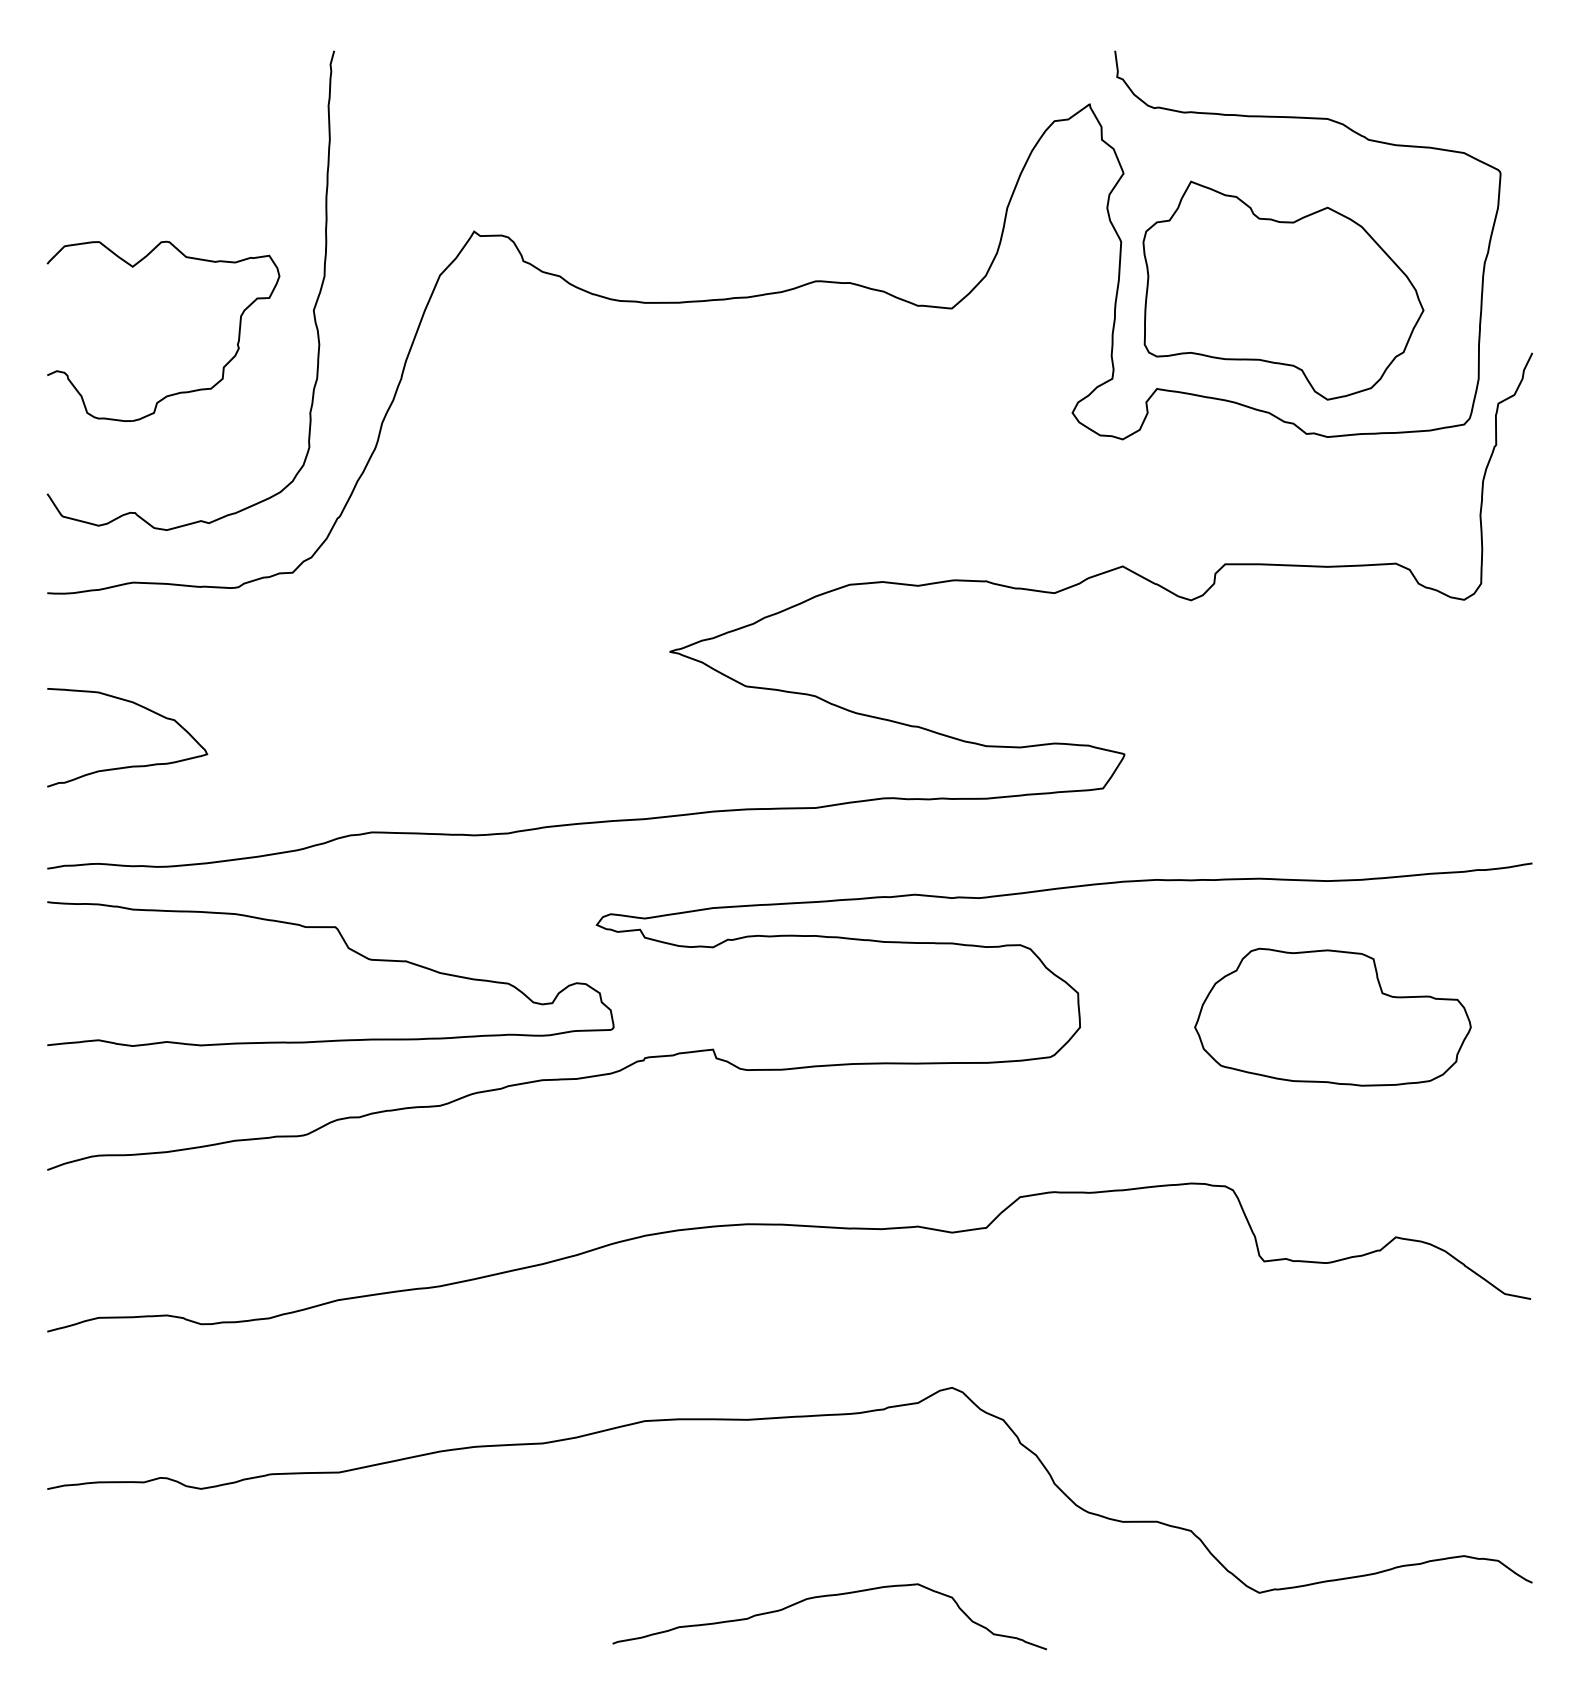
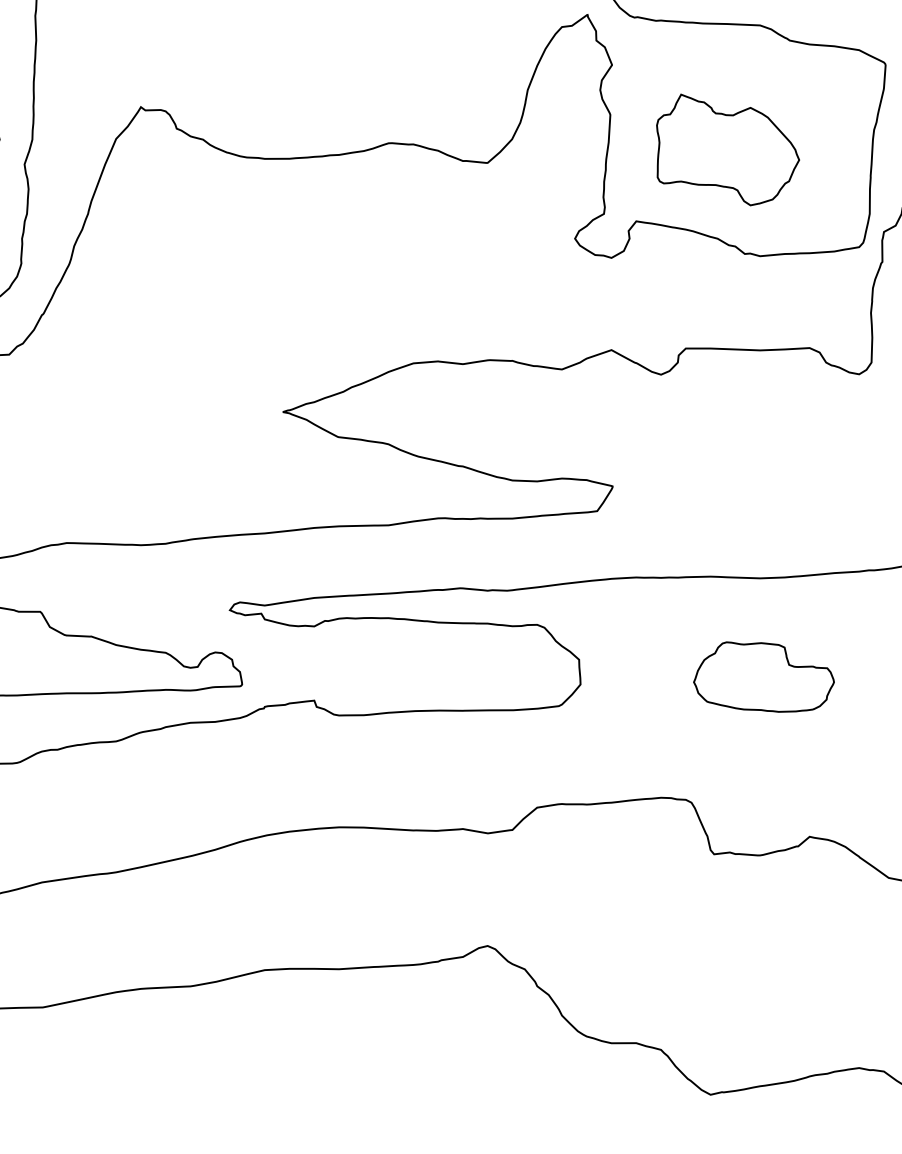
part: (1283, 290) -> (728, 149), size x0.7
part: (1332, 1016) -> (763, 676), size x0.7
curve: (823, 1597) -> (394, 1098), removed

